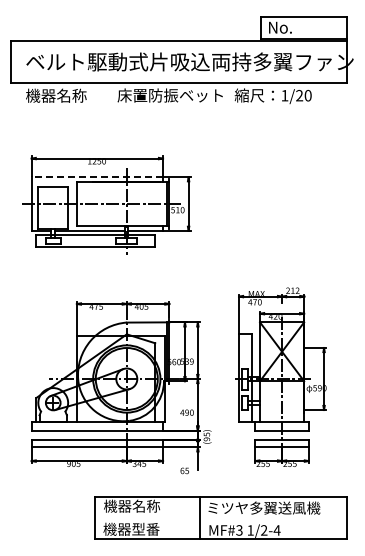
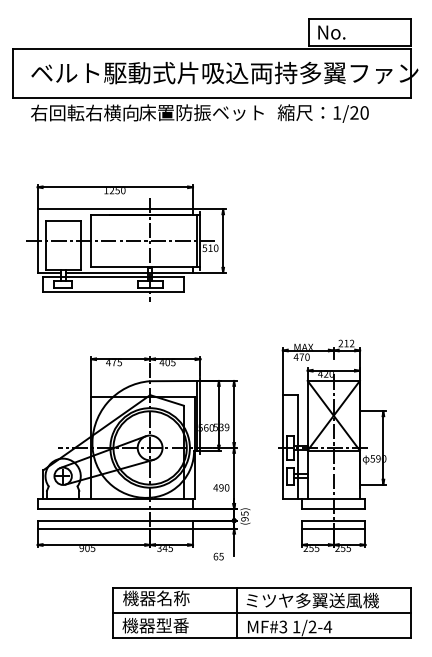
text: (71, 95) -> (84, 112), 機器名称 -> 右回転右横向
line: (97, 177) -> (115, 209), dashed -> solid
line: (221, 518) -> (262, 612), added

